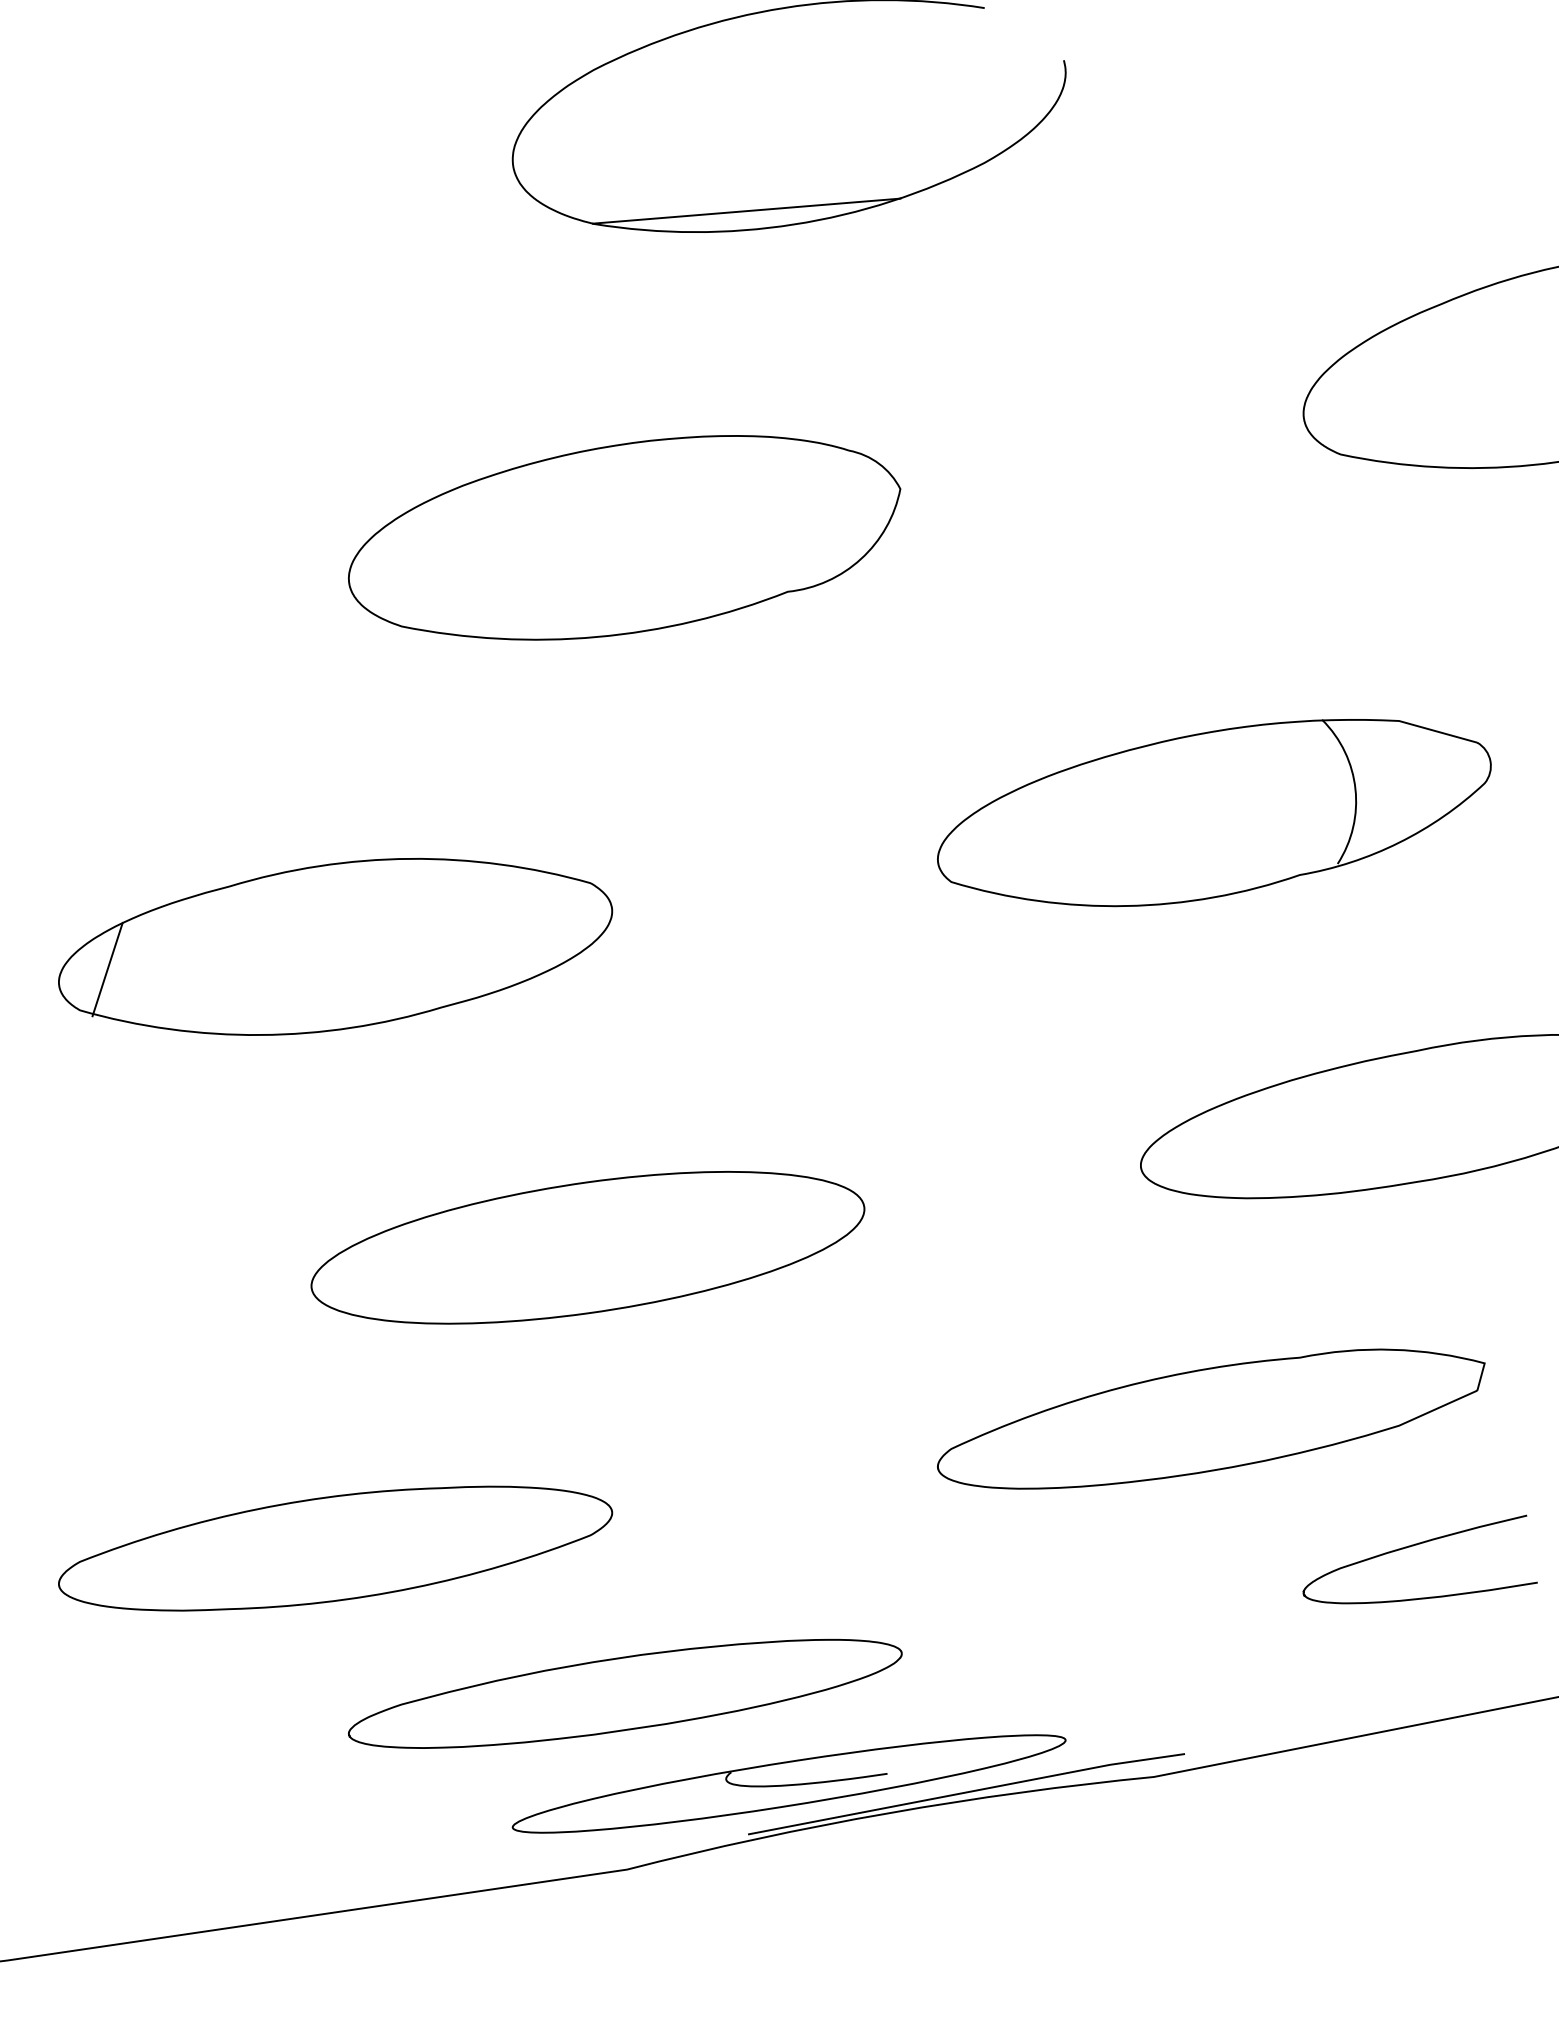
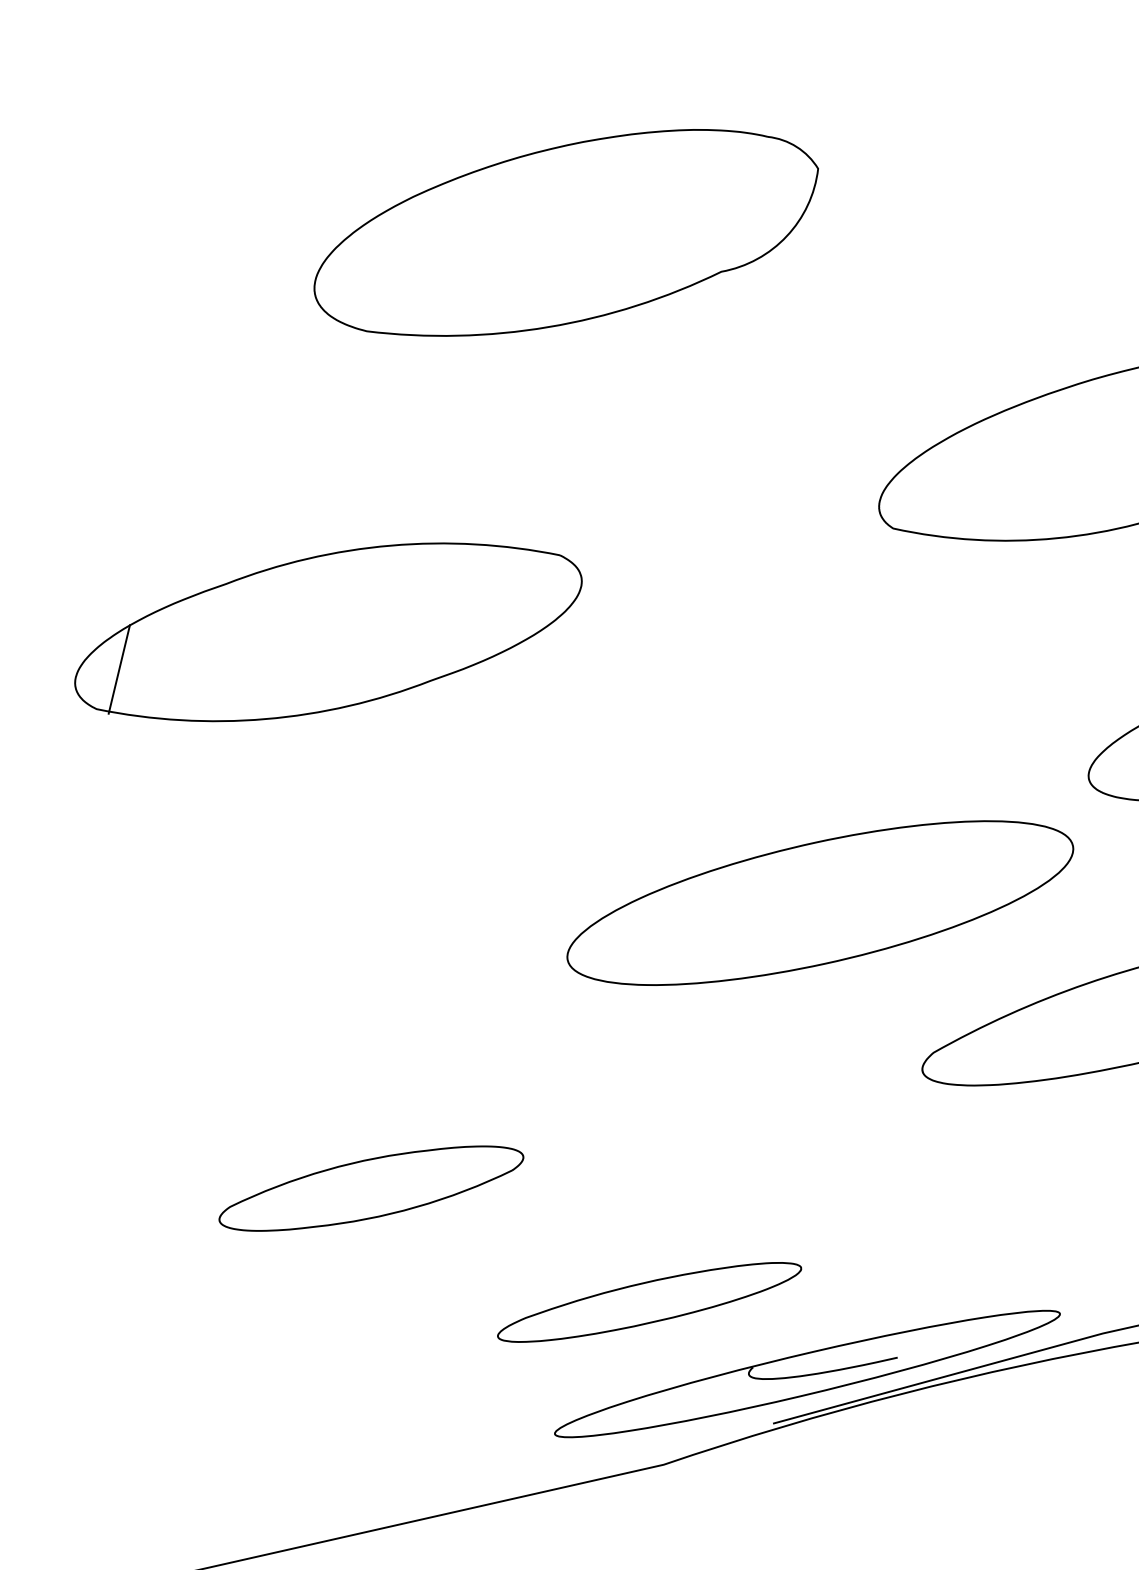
part: (587, 1247) -> (819, 902), moved
part: (335, 1548) -> (371, 1188), size x0.6
part: (625, 1693) -> (649, 1302), size x0.6

